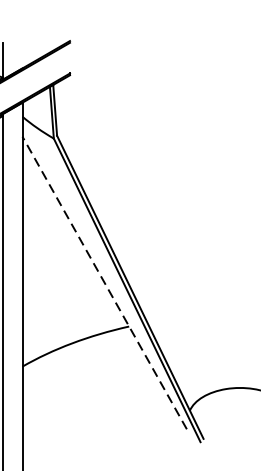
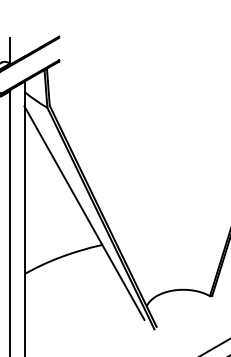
line: (104, 282) -> (84, 212), dashed -> solid

